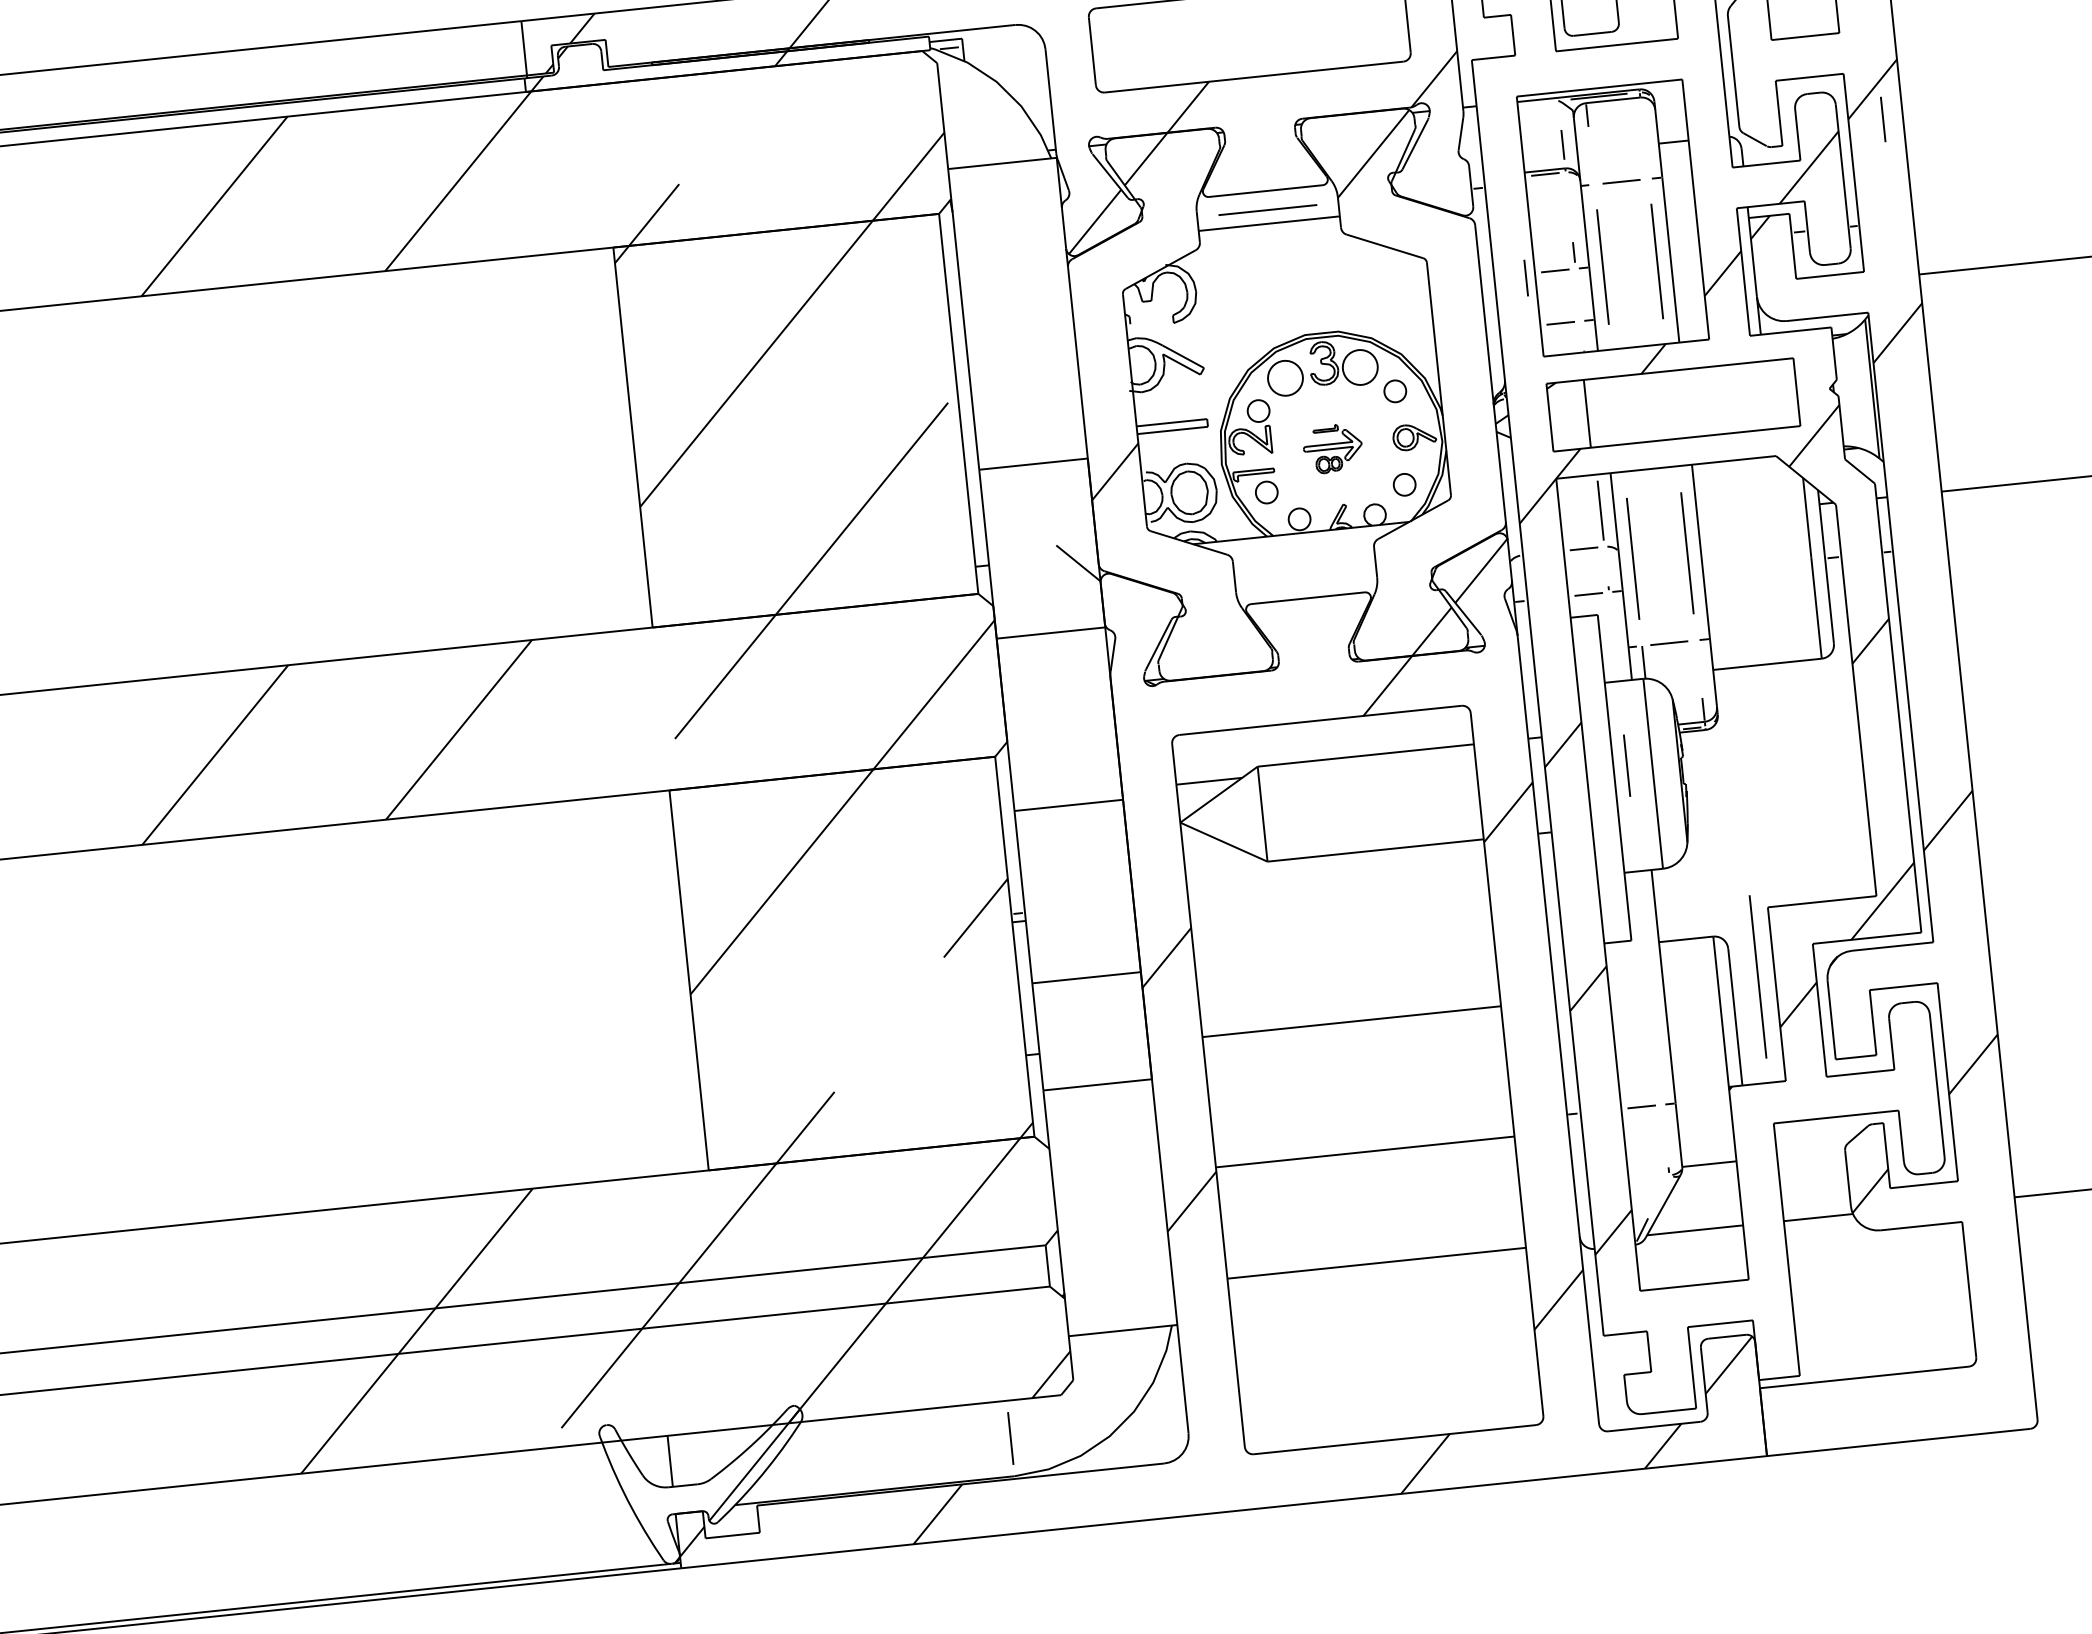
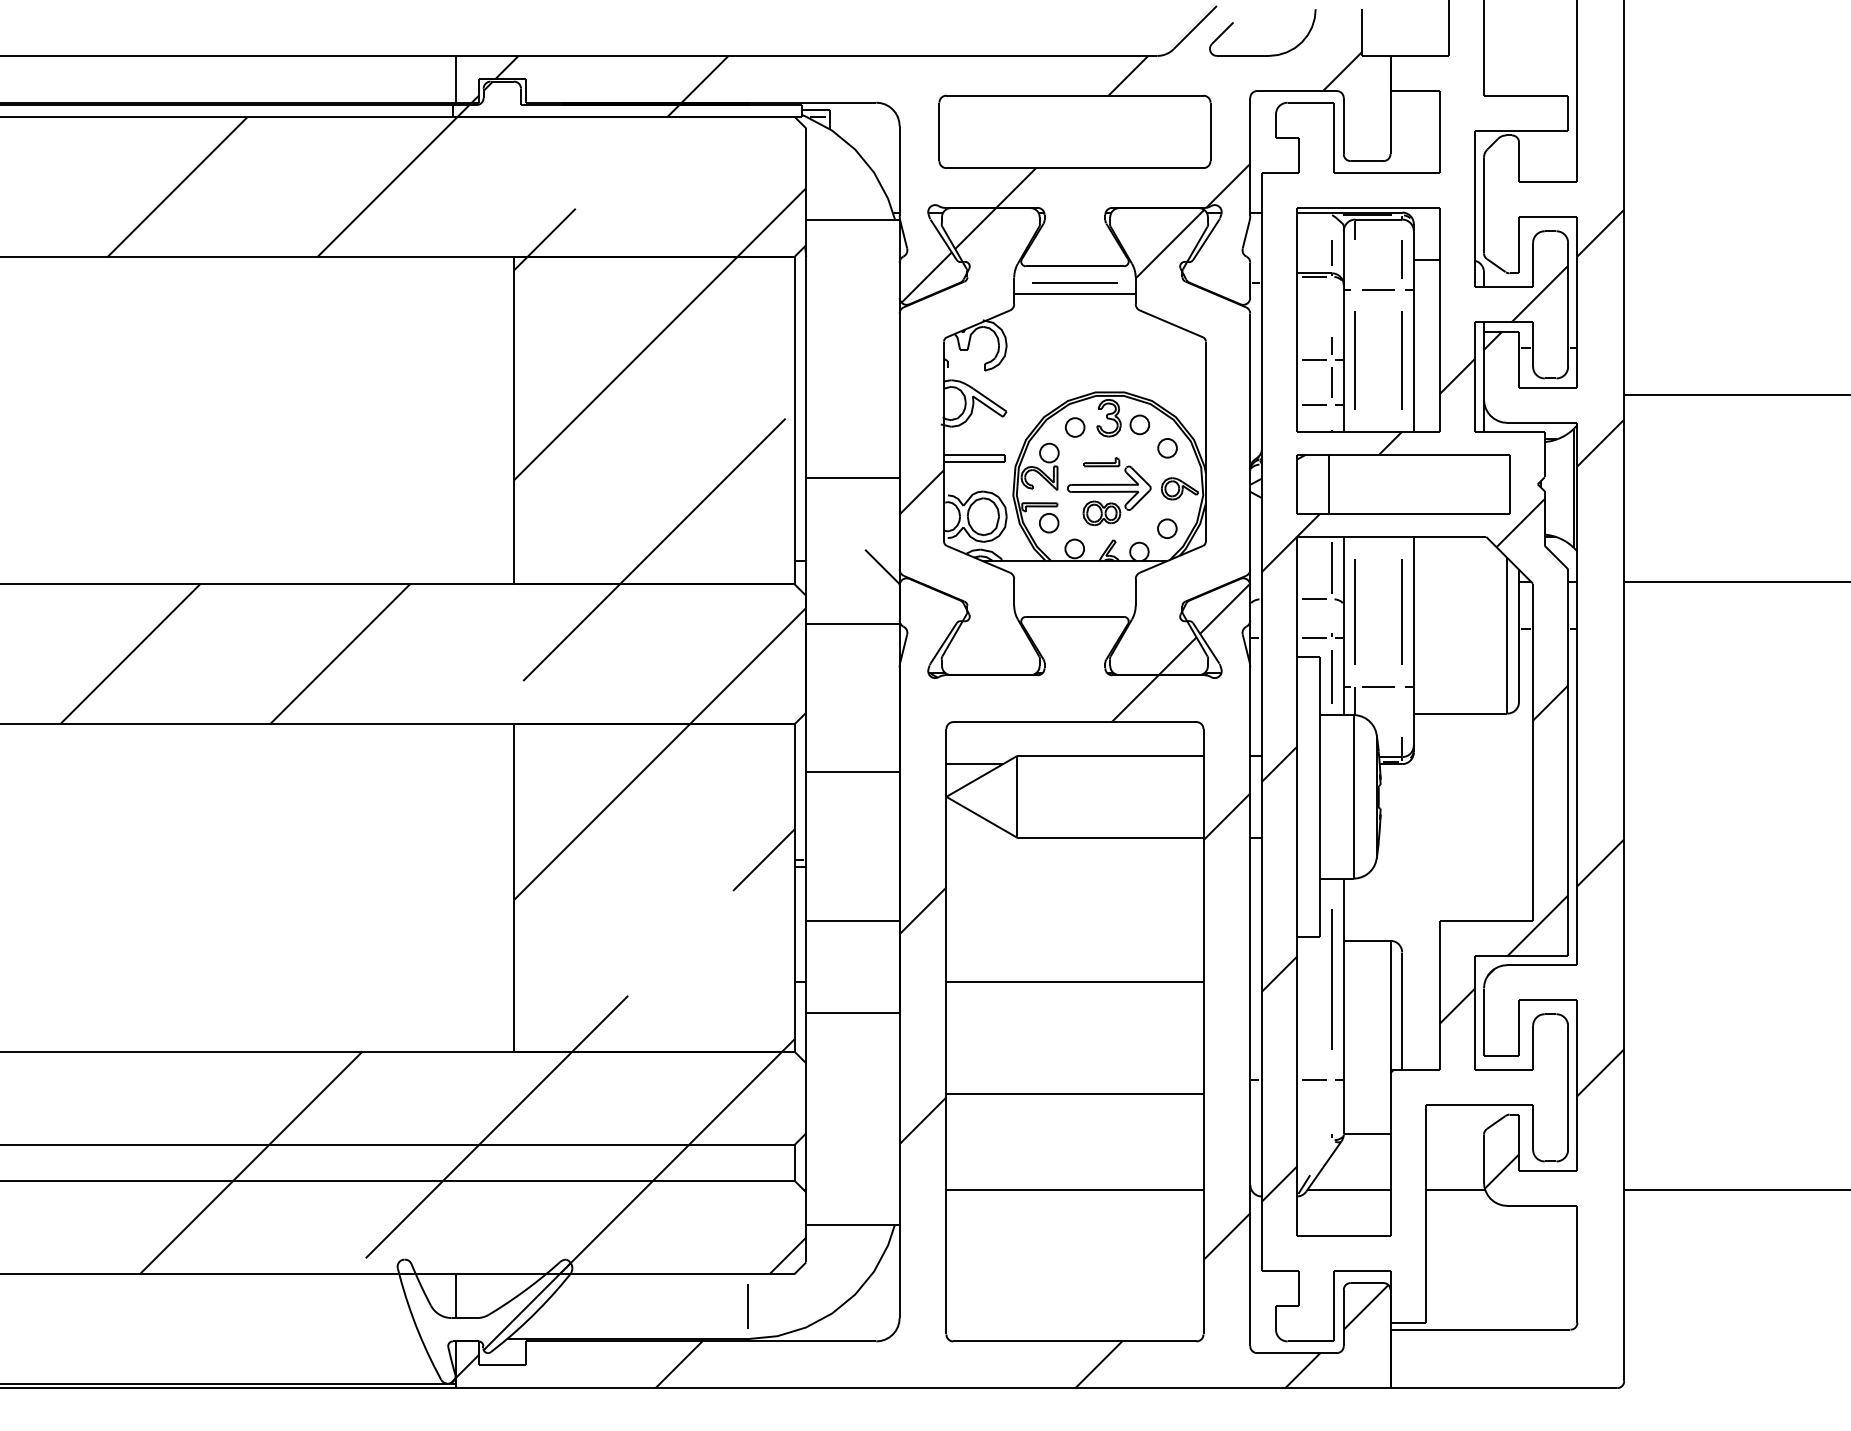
line: (1882, 119) -> (1401, 259), moved
line: (1525, 278) -> (1331, 382), moved
circle: (1359, 367) -> (1139, 424), size x0.62
circle: (1284, 378) -> (1074, 427), size x0.62
part: (1333, 448) -> (1109, 491), size x1.67
line: (1626, 765) -> (1331, 676), moved
line: (1757, 977) -> (1331, 979), moved

